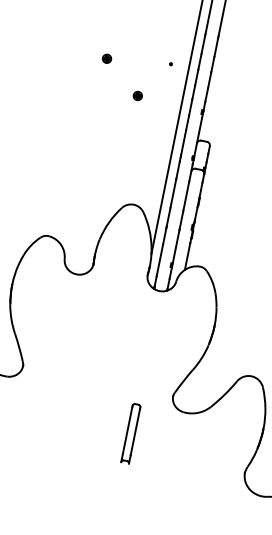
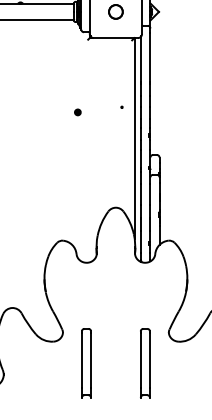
part: (137, 95) -> (103, 133), removed
part: (47, 417) -> (86, 363), added
part: (131, 433) -> (145, 363), size x1.67

